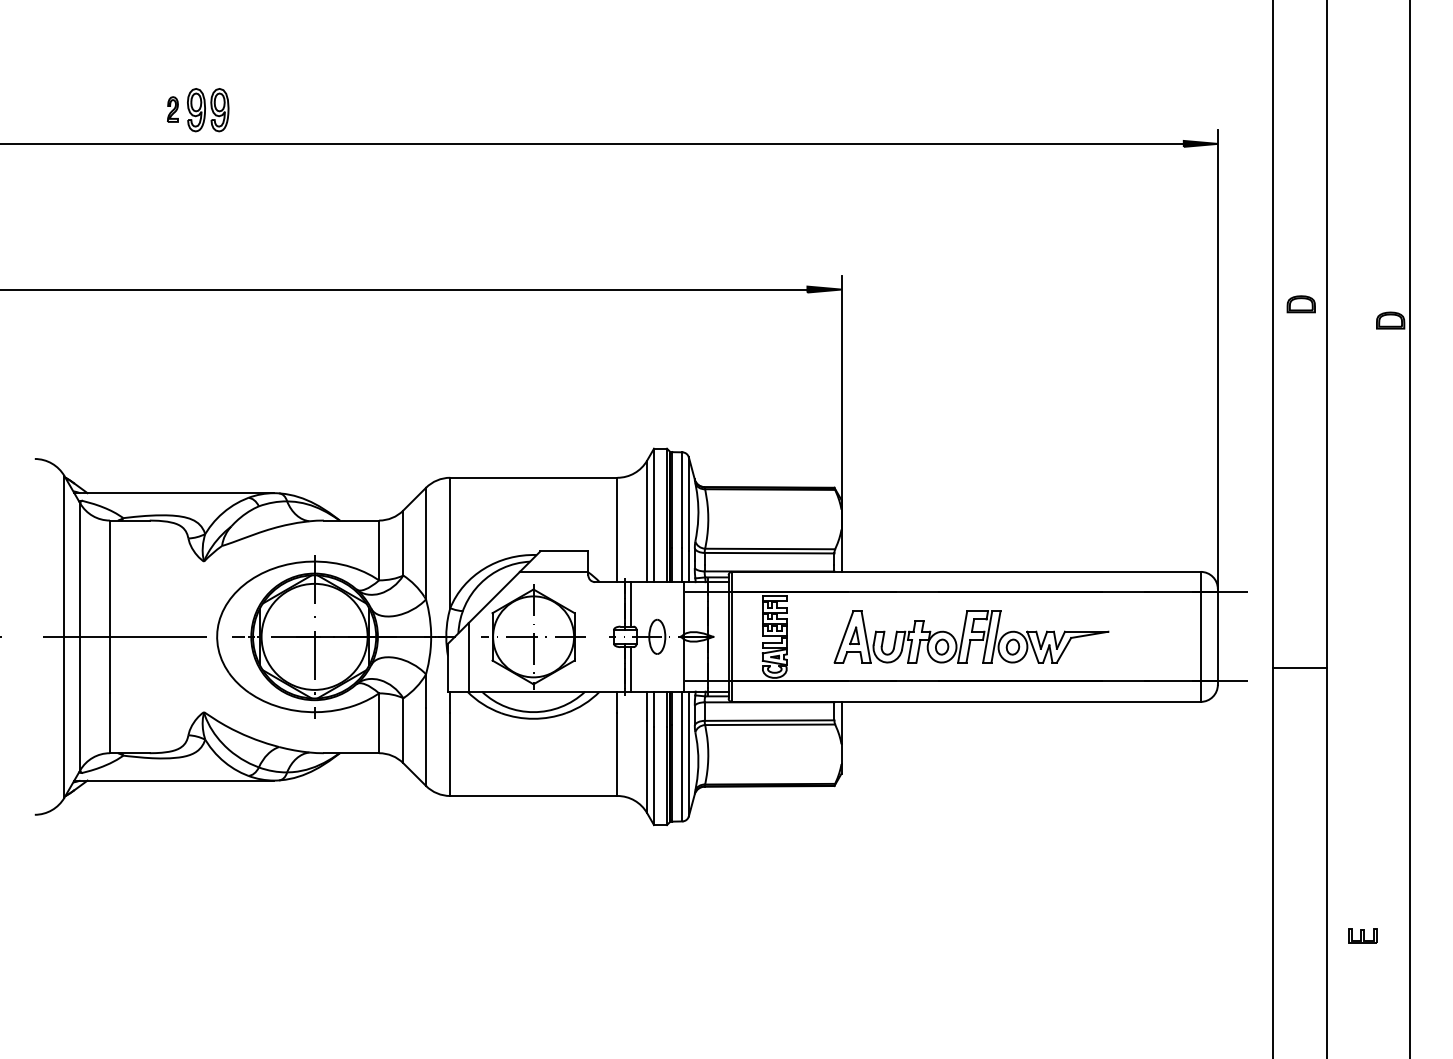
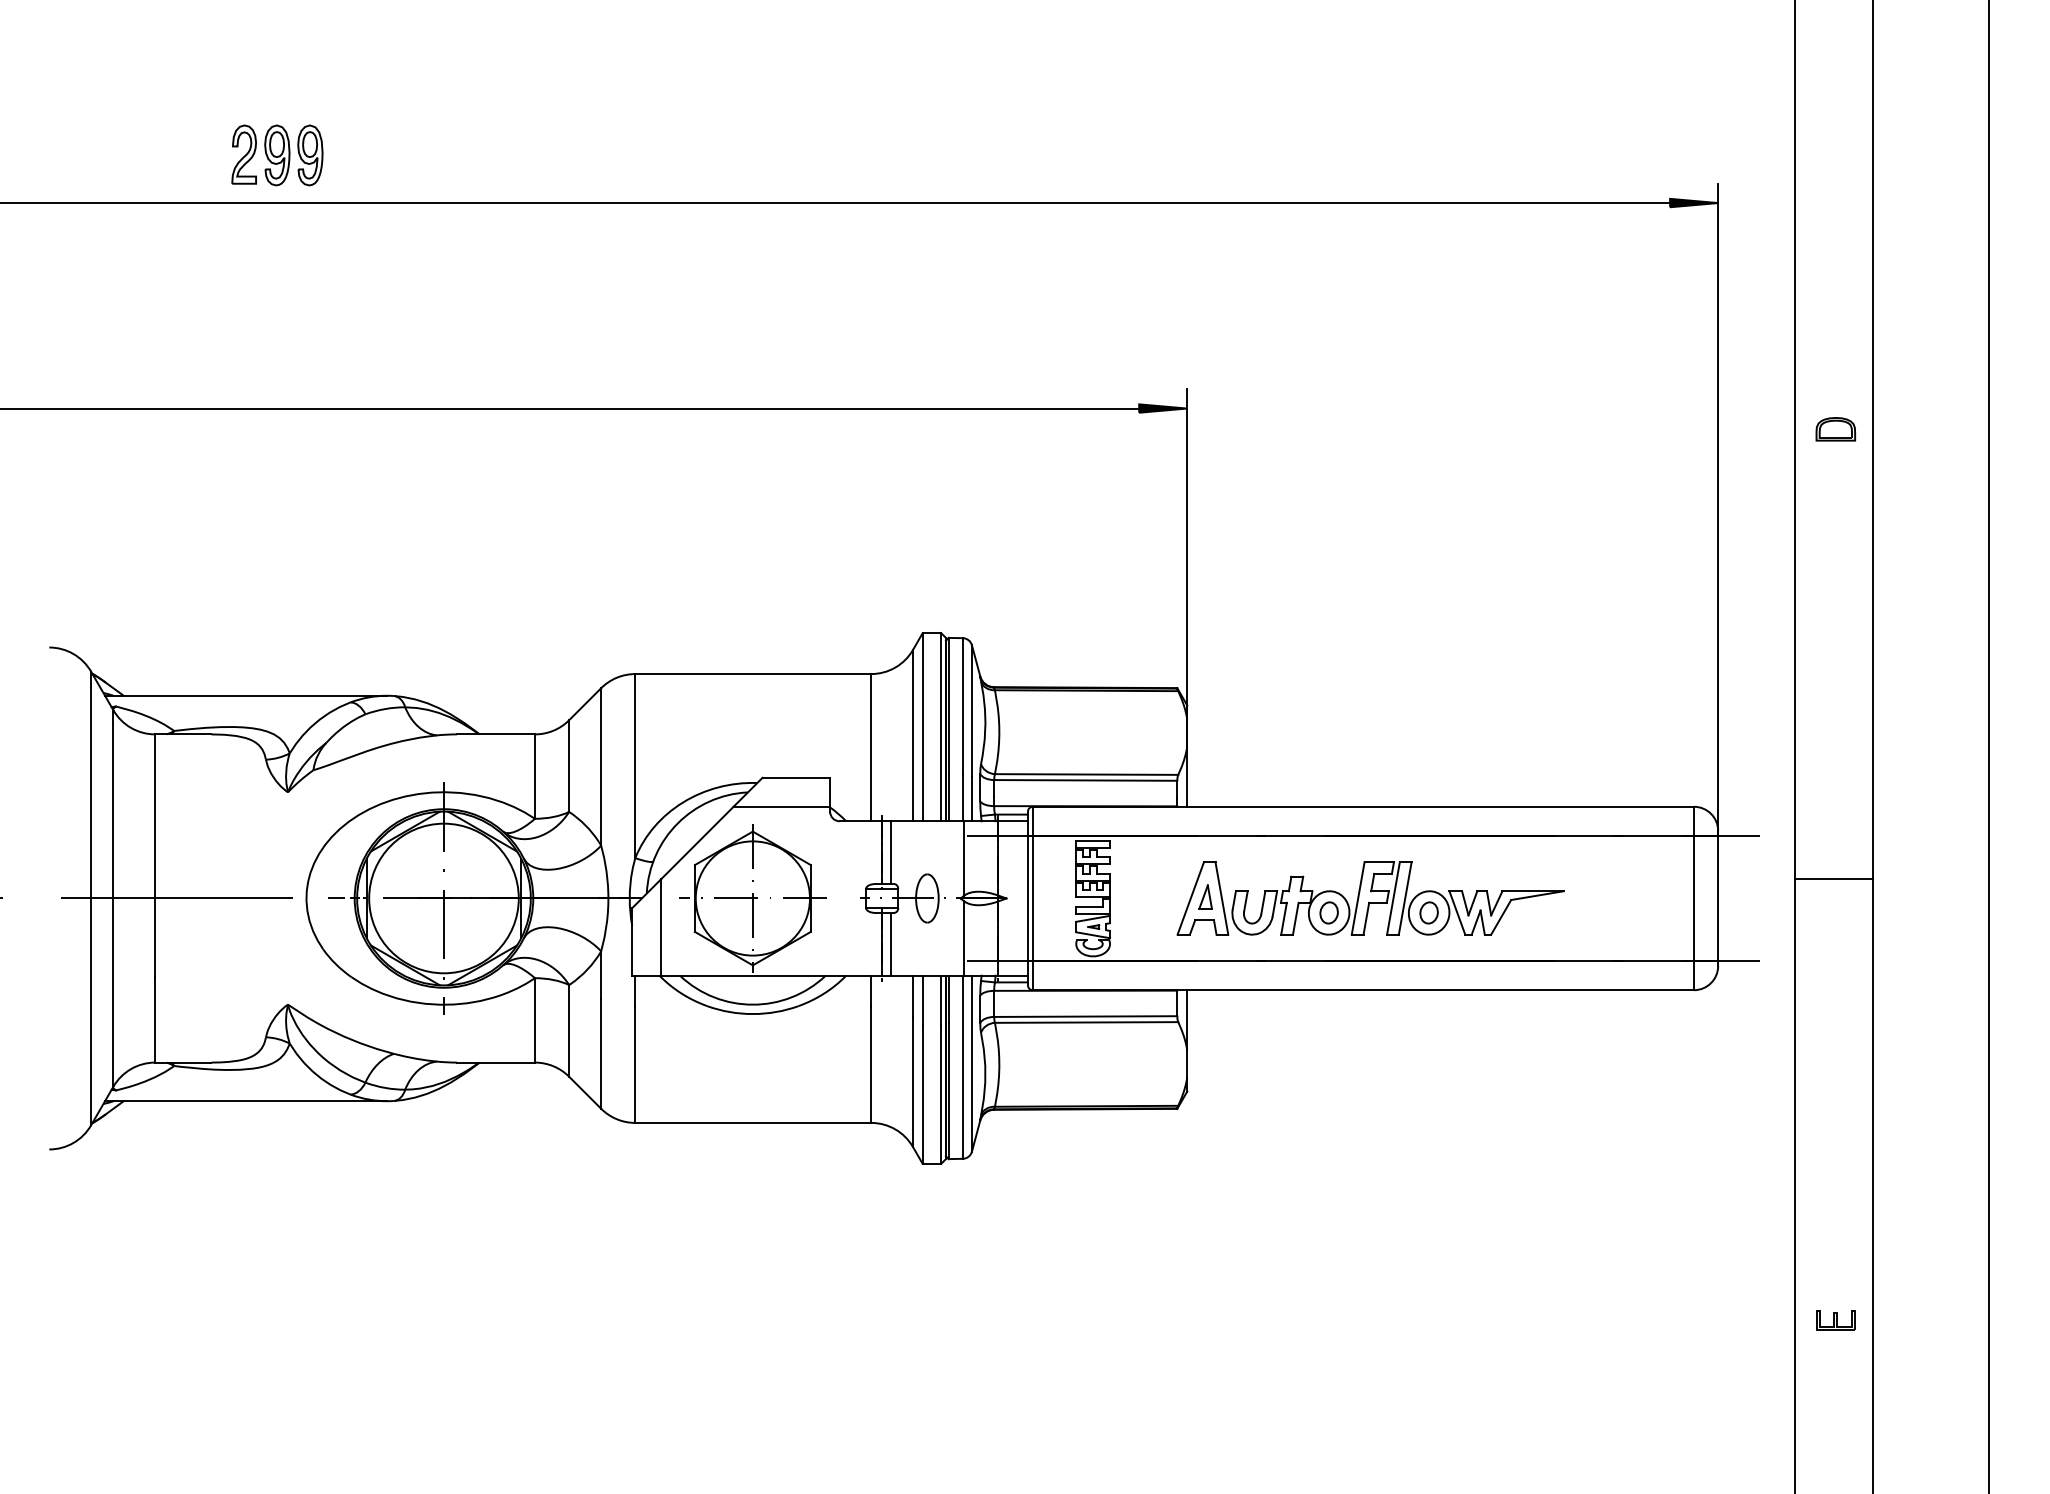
part: (172, 109) -> (243, 154), size x1.67
part: (1390, 320) -> (1961, 452), removed
line: (1299, 668) -> (1833, 878), moved
part: (1362, 936) -> (1835, 1320), moved

